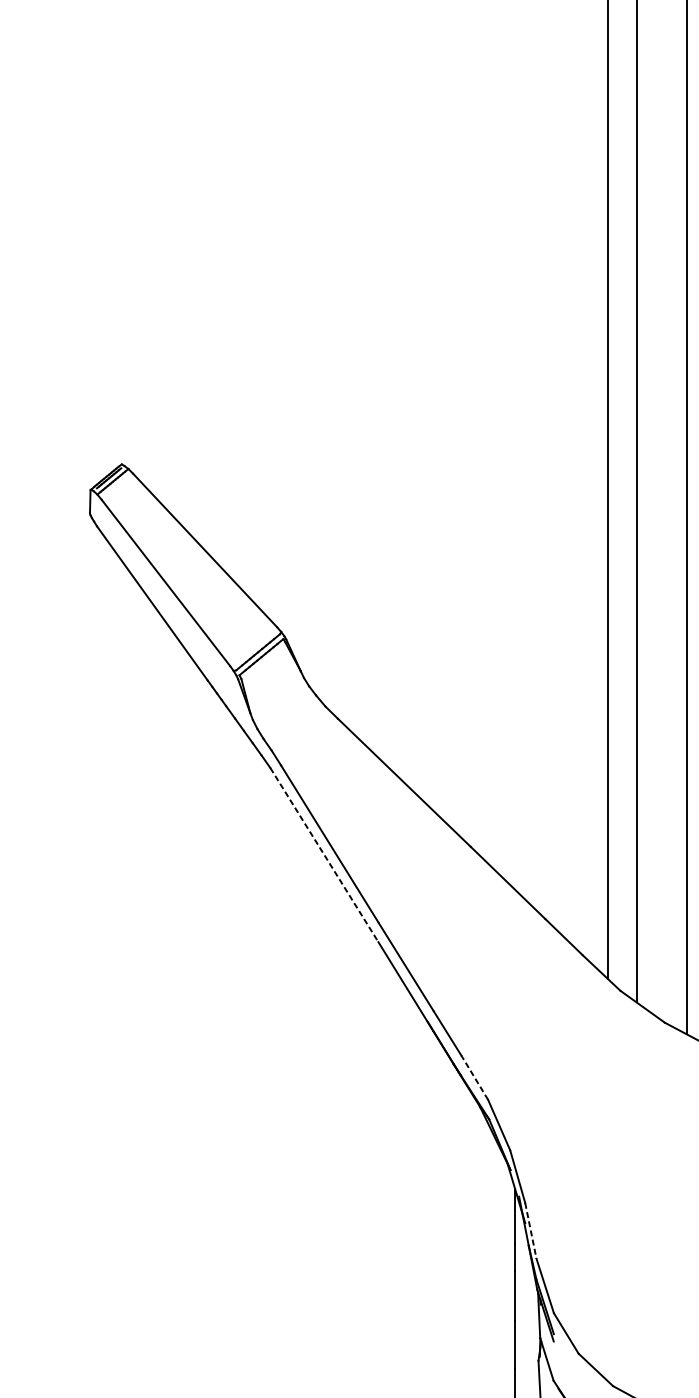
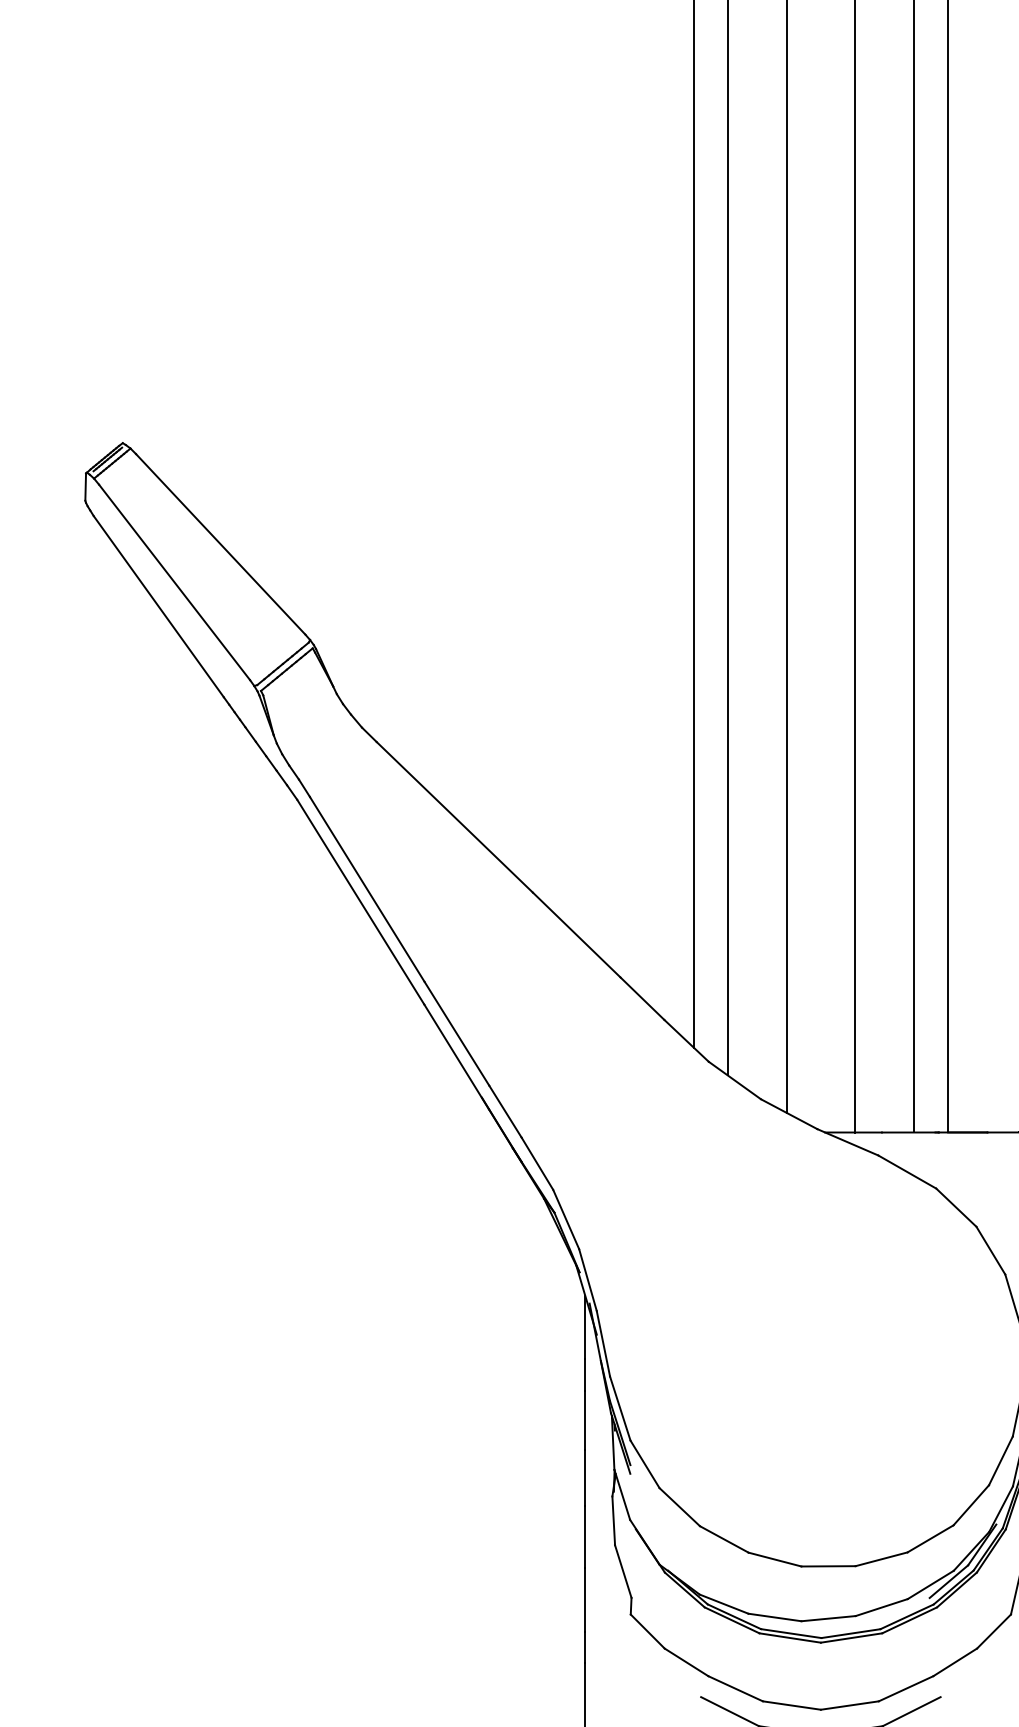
line: (324, 855) -> (361, 902), dashed -> solid
line: (474, 1077) -> (537, 1163), dashed -> solid
line: (530, 1231) -> (603, 1344), dashed -> solid

